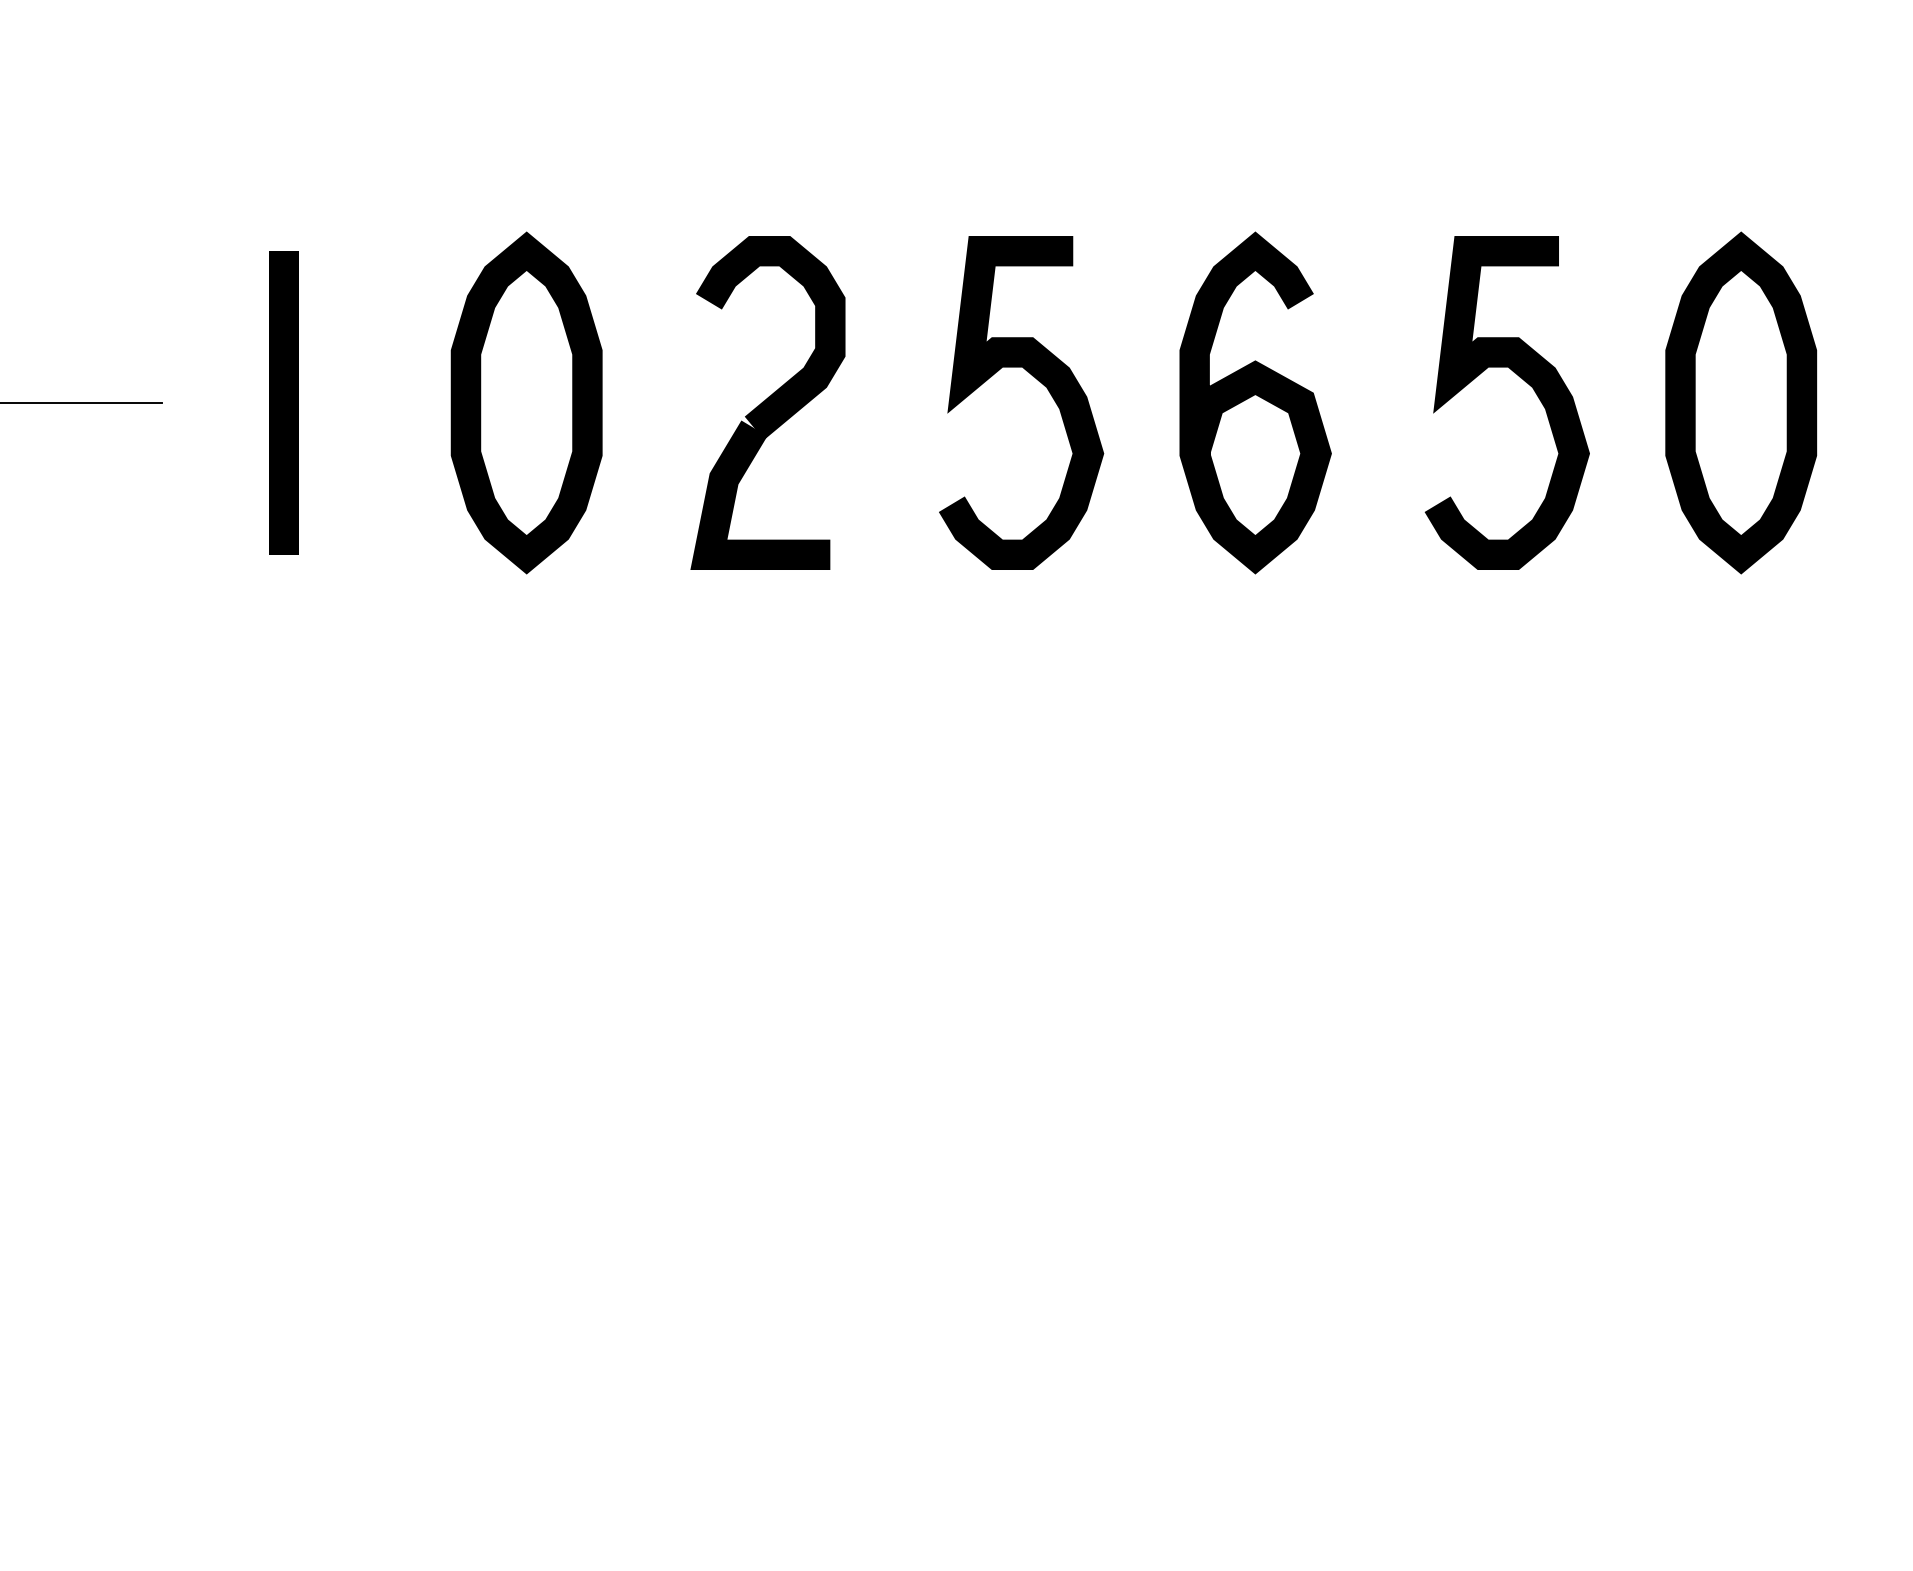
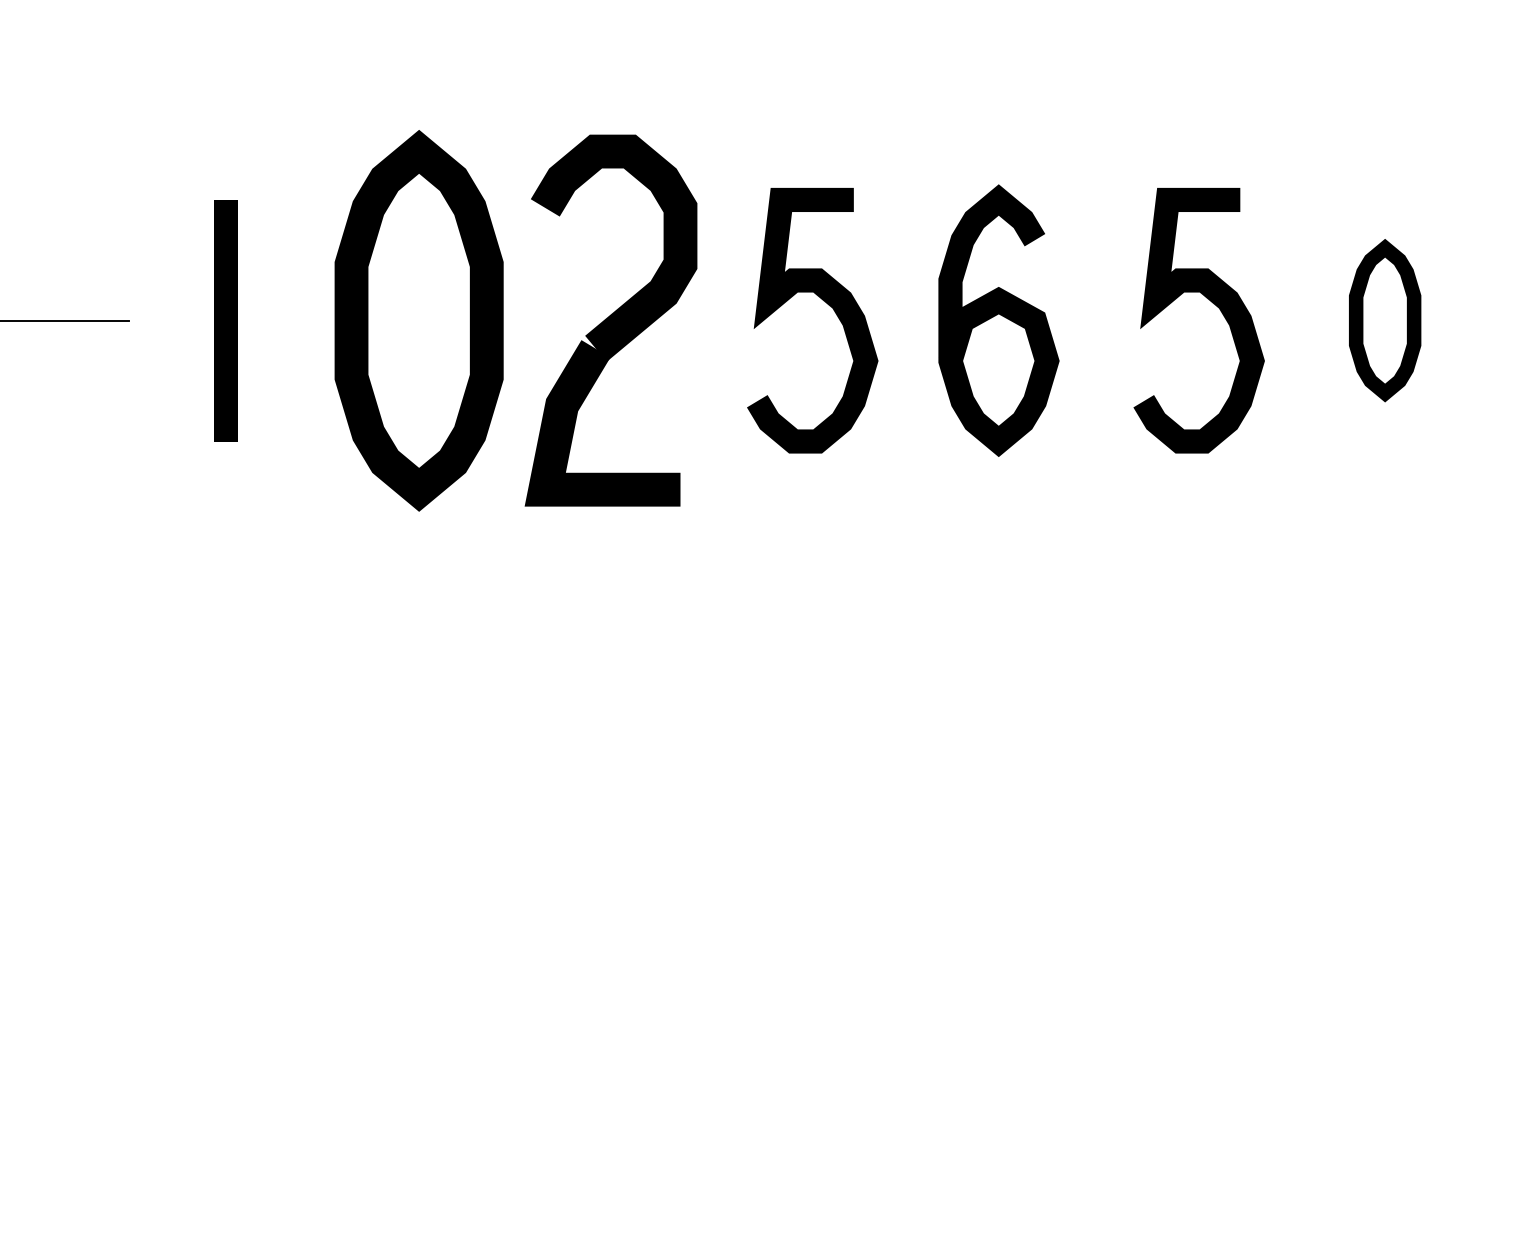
part: (525, 402) -> (418, 320), size x1.4
part: (767, 402) -> (610, 320), size x1.4
part: (1740, 402) -> (1384, 320), size x0.6

